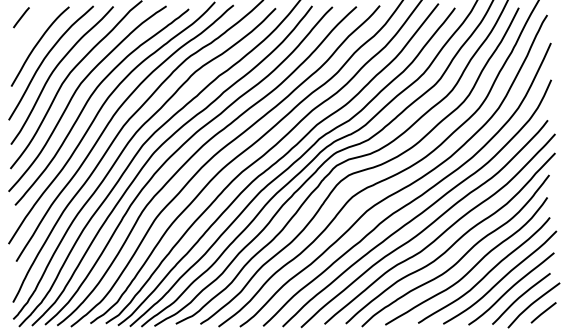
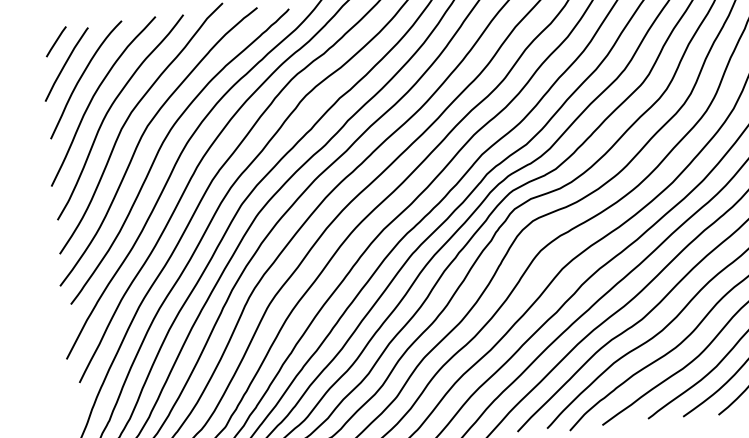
curve: (27, 34) -> (66, 64), added

